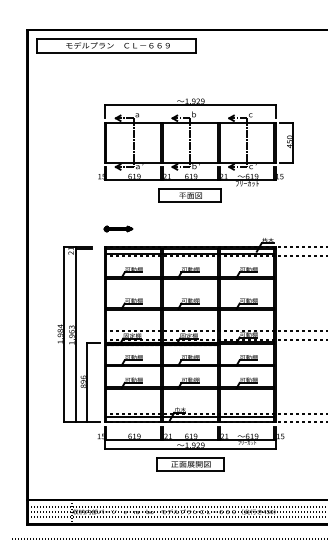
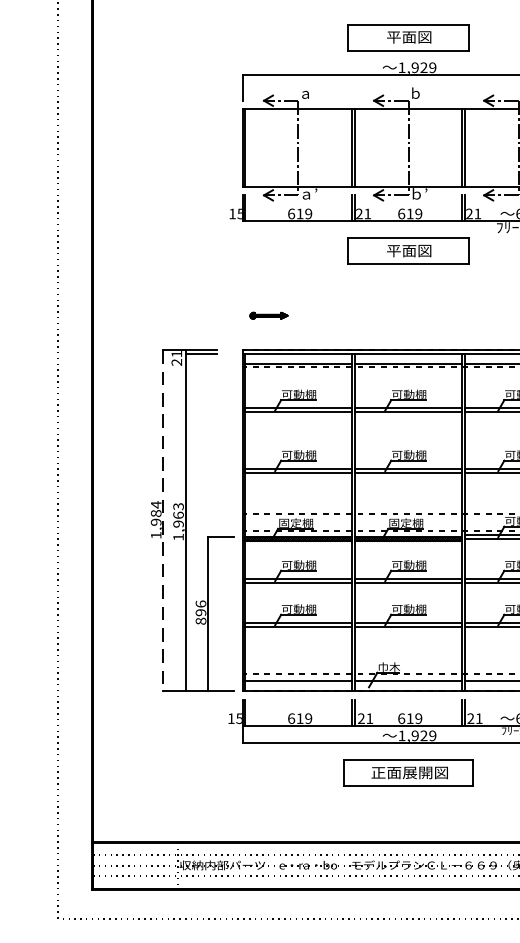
part: (189, 85) -> (406, 37), added
part: (118, 228) -> (269, 314), size x0.7
line: (64, 334) -> (164, 520), solid -> dashed

